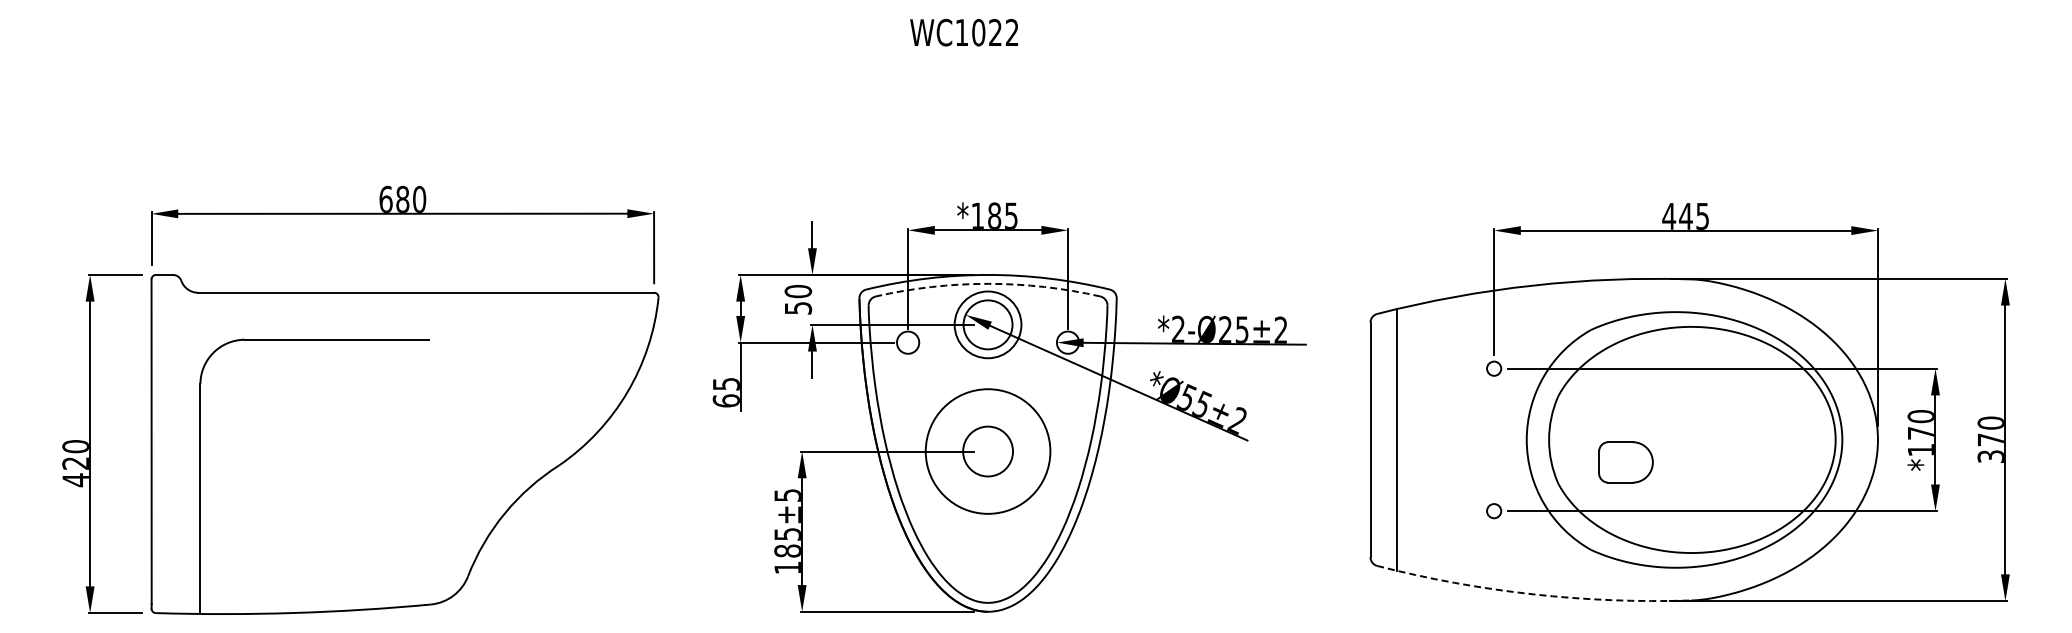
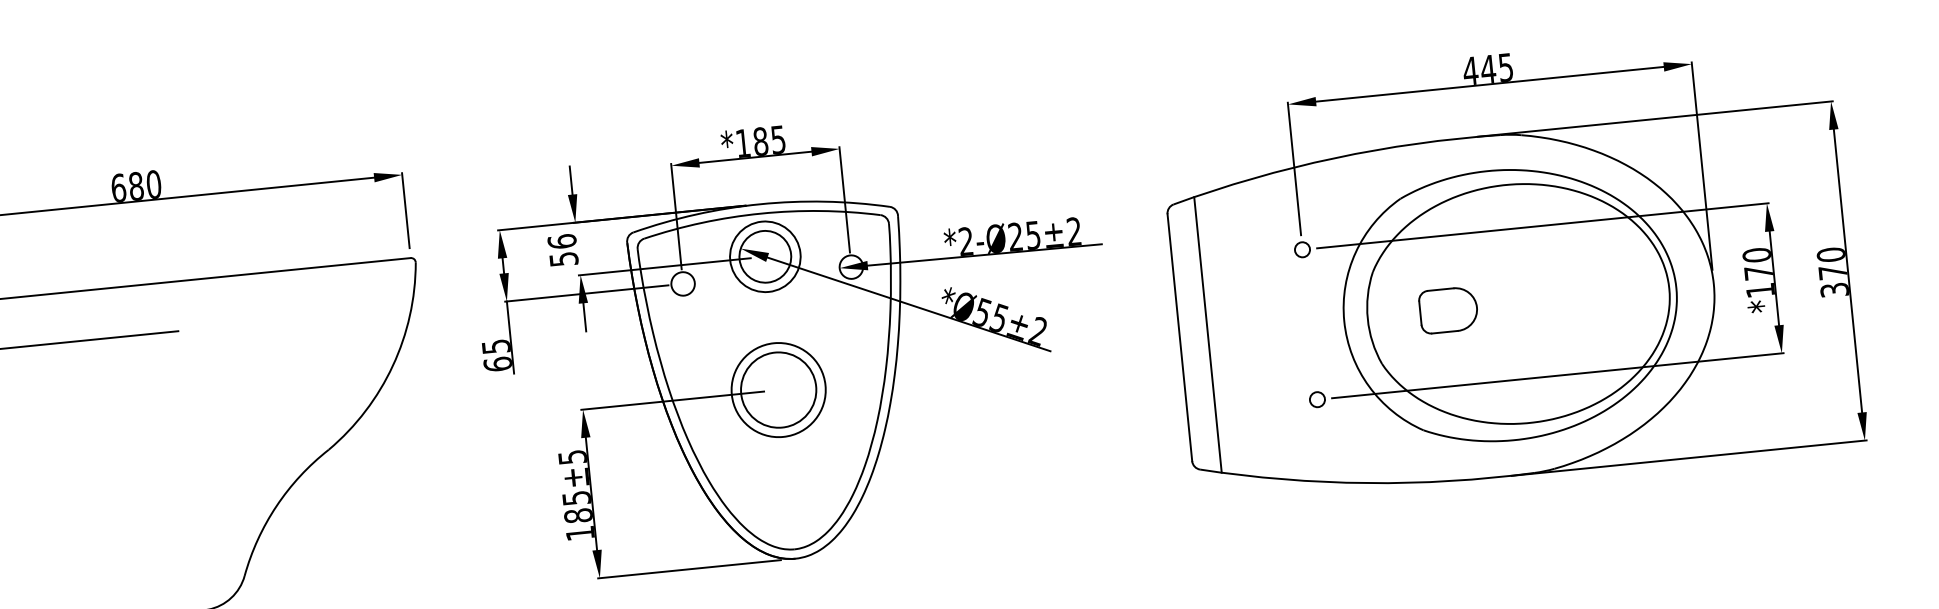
arc: (988, 283) -> (761, 213), dashed -> solid
text: (797, 291) -> (561, 241), 50 -> 56
circle: (987, 451) -> (778, 390), size x0.71
circle: (987, 451) -> (778, 390), size x1.43
part: (1625, 462) -> (1448, 310), moved
arc: (1533, 594) -> (1367, 483), dashed -> solid

